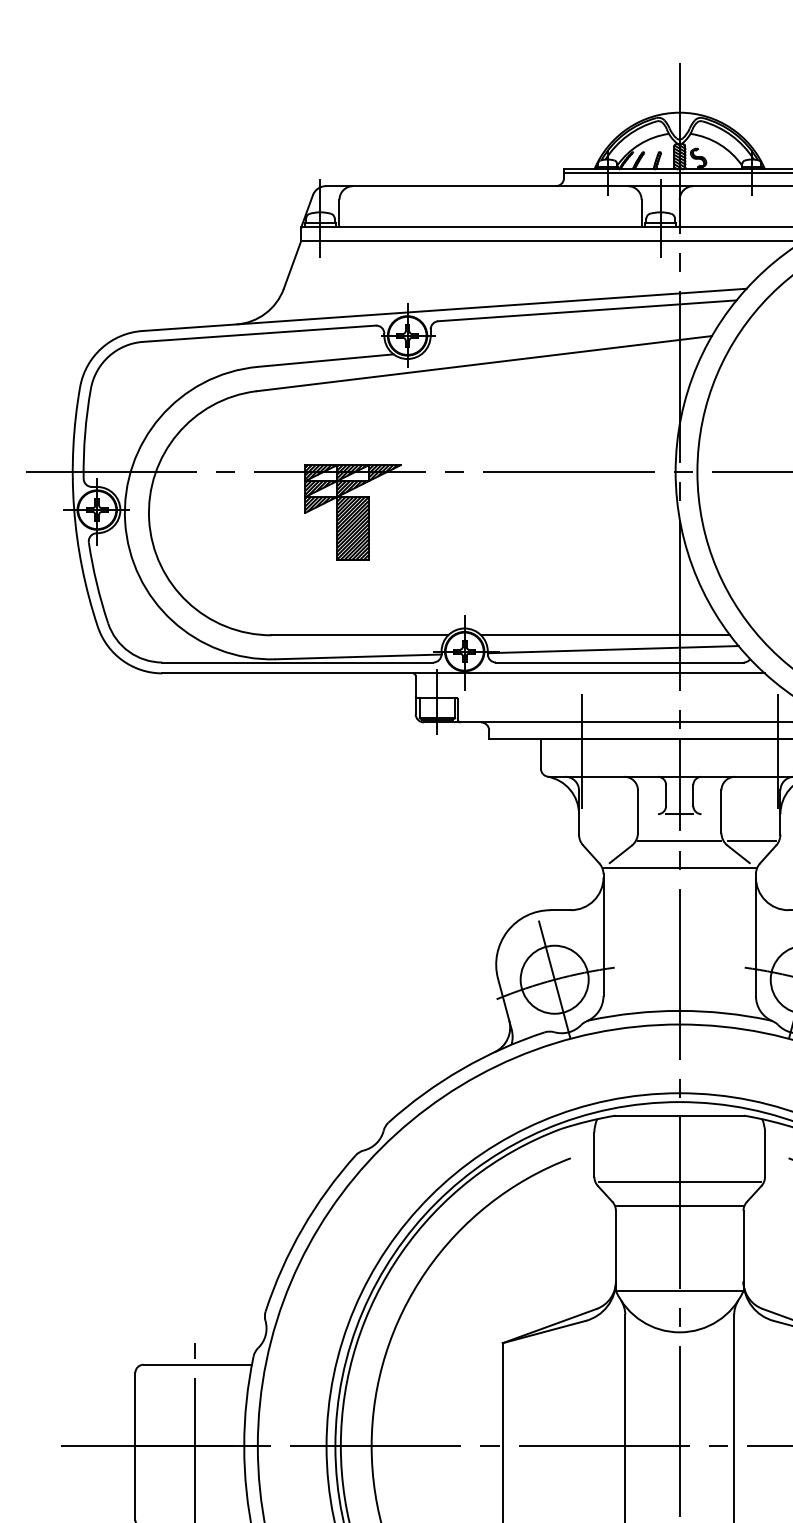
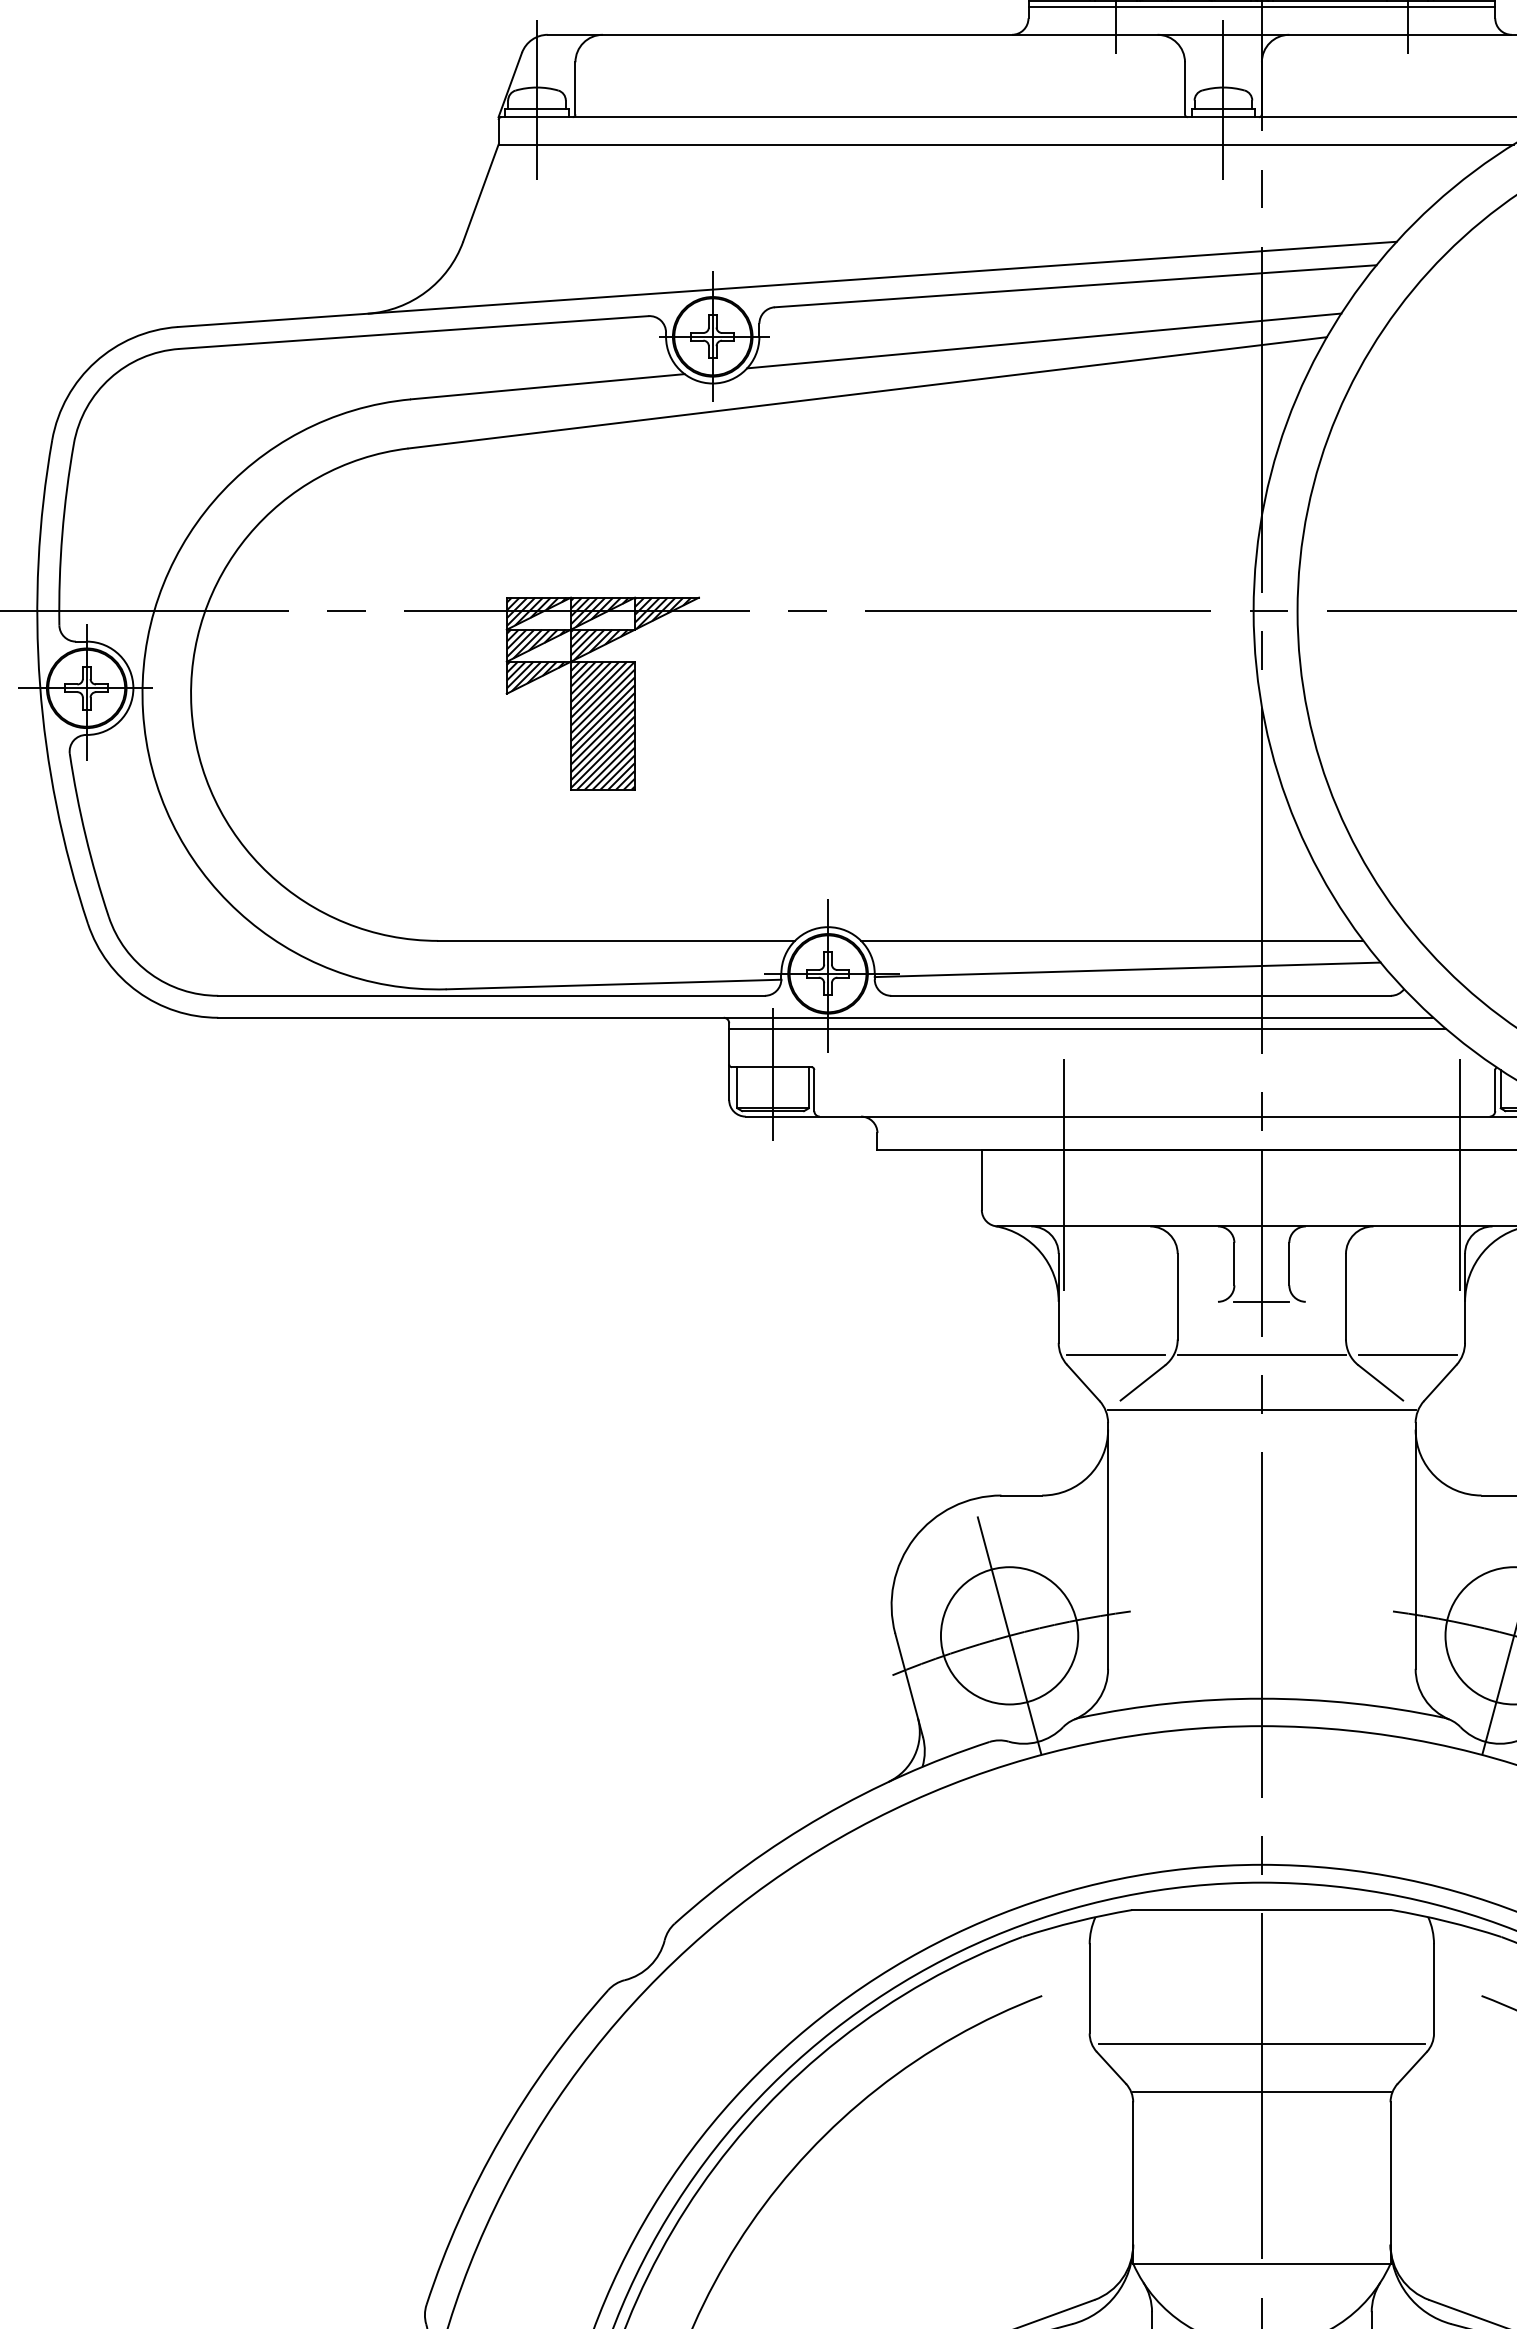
line: (571, 337) -> (1043, 340), added
line: (592, 678) -> (1085, 1028), added
line: (607, 840) -> (1116, 1354), added

